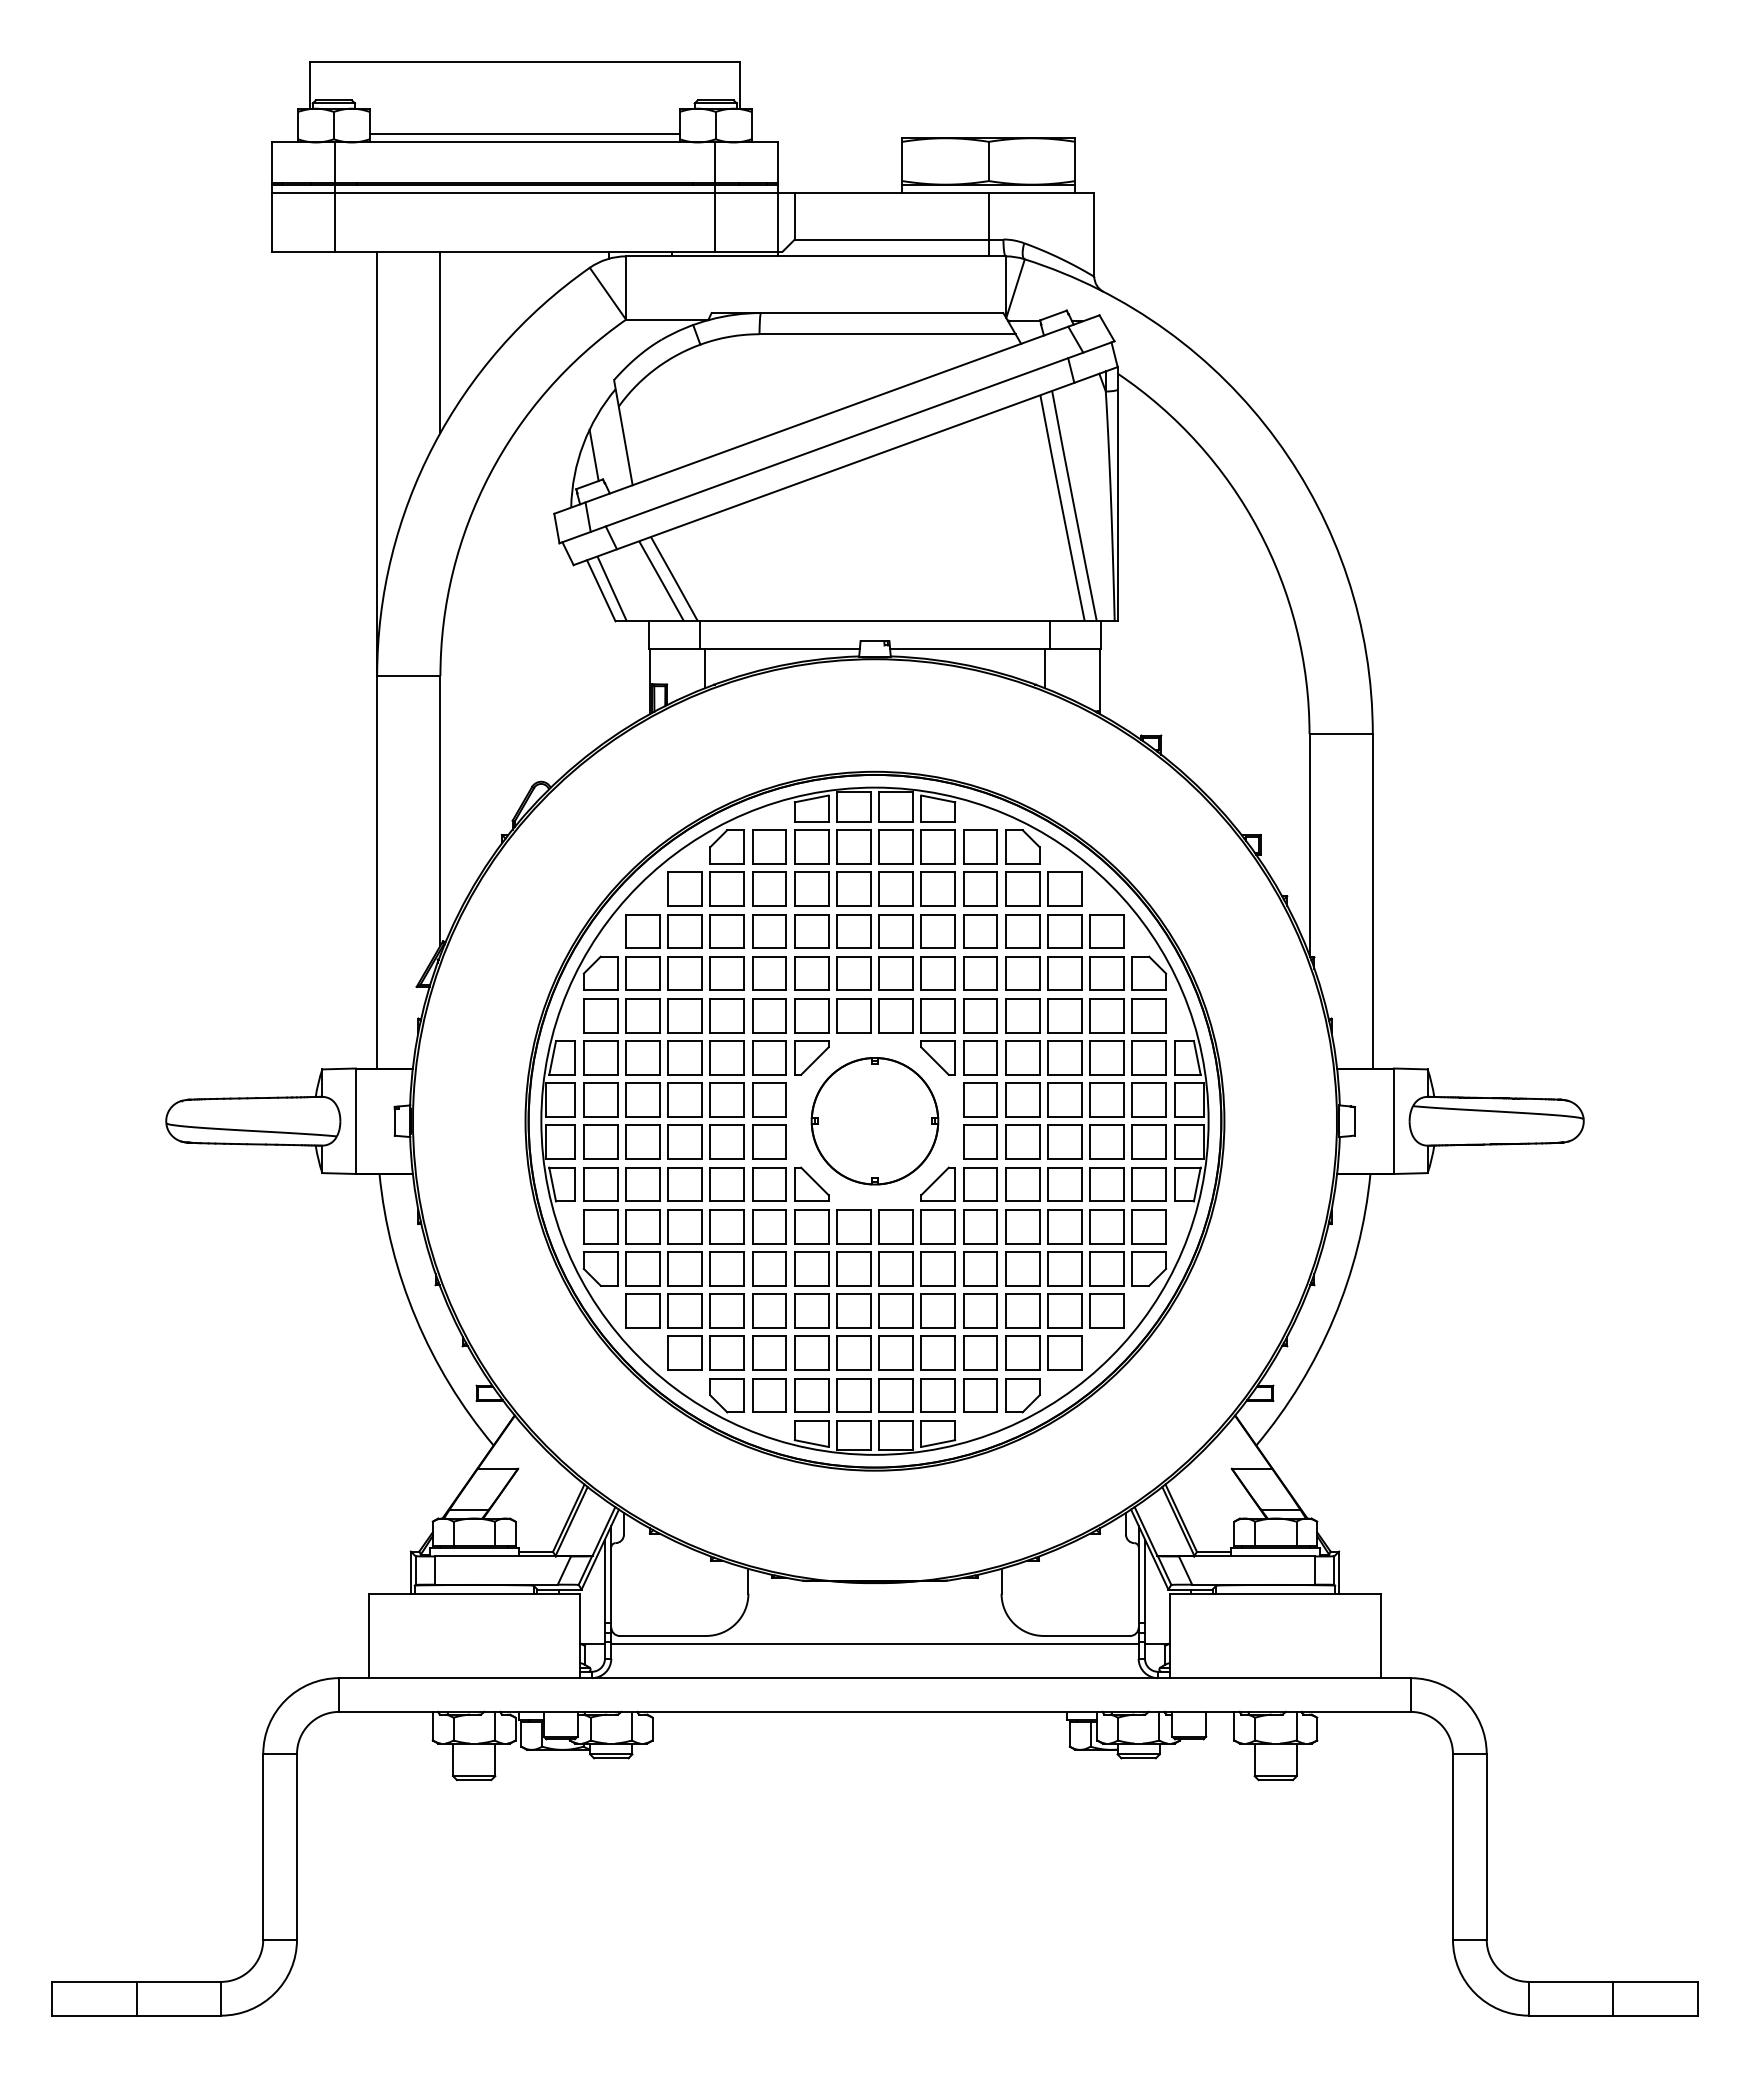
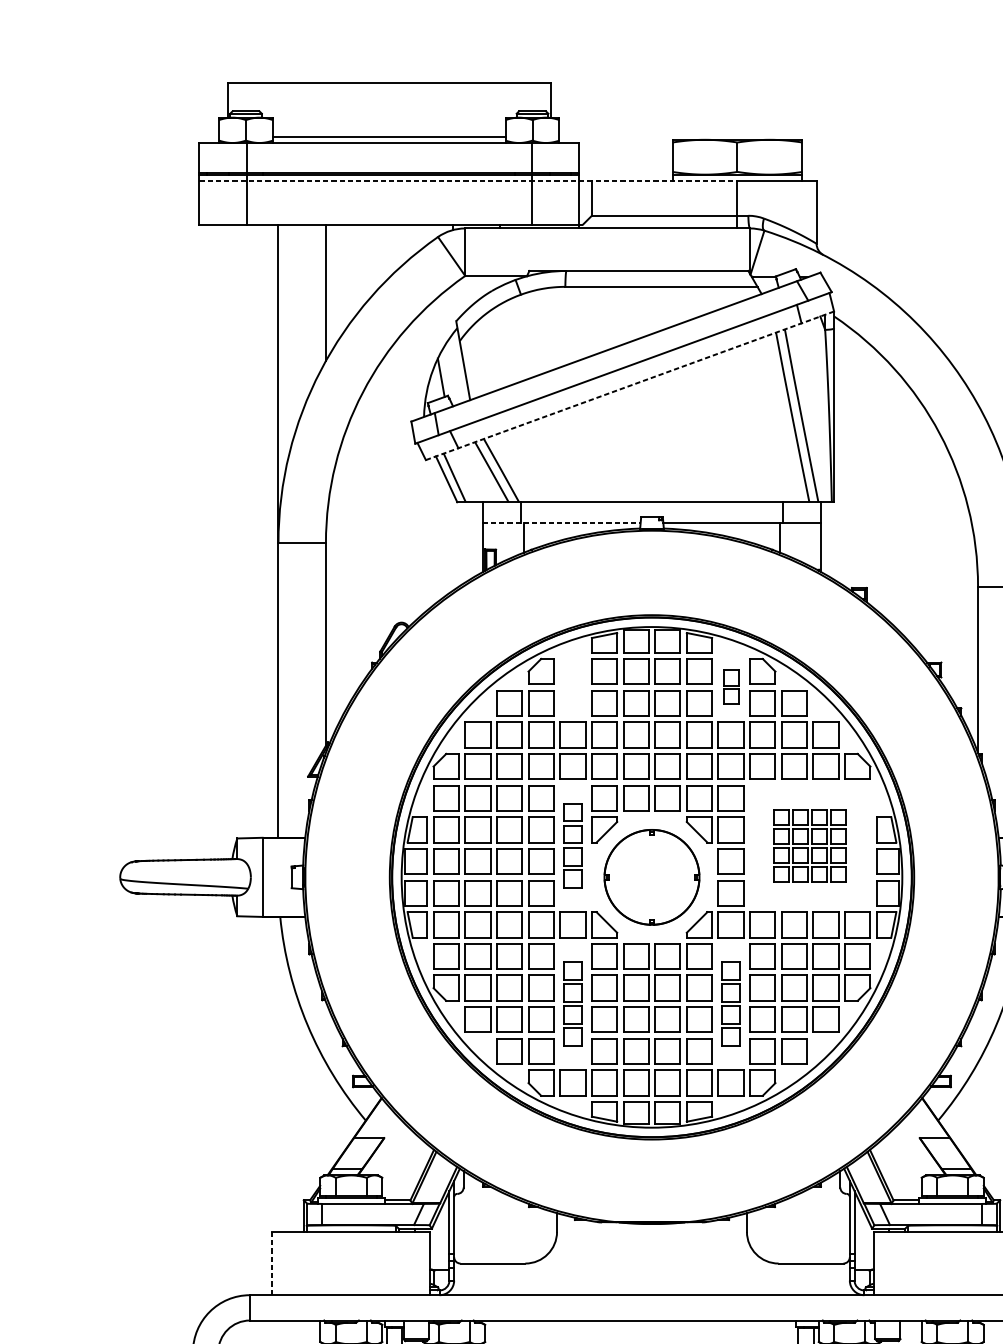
line: (630, 193) -> (468, 181), solid -> dashed
line: (846, 465) -> (630, 385), solid -> dashed
line: (755, 648) -> (562, 522), solid -> dashed
part: (769, 867) -> (572, 686), removed
part: (980, 867) -> (731, 686), size x0.6
part: (769, 1078) -> (572, 845), size x0.7
part: (1085, 1078) -> (809, 845), size x0.6
part: (769, 1289) -> (572, 1003), size x0.7
part: (980, 1289) -> (731, 1003), size x0.7
line: (368, 1636) -> (271, 1263), solid -> dashed
line: (874, 1644) -> (651, 1269), removed

